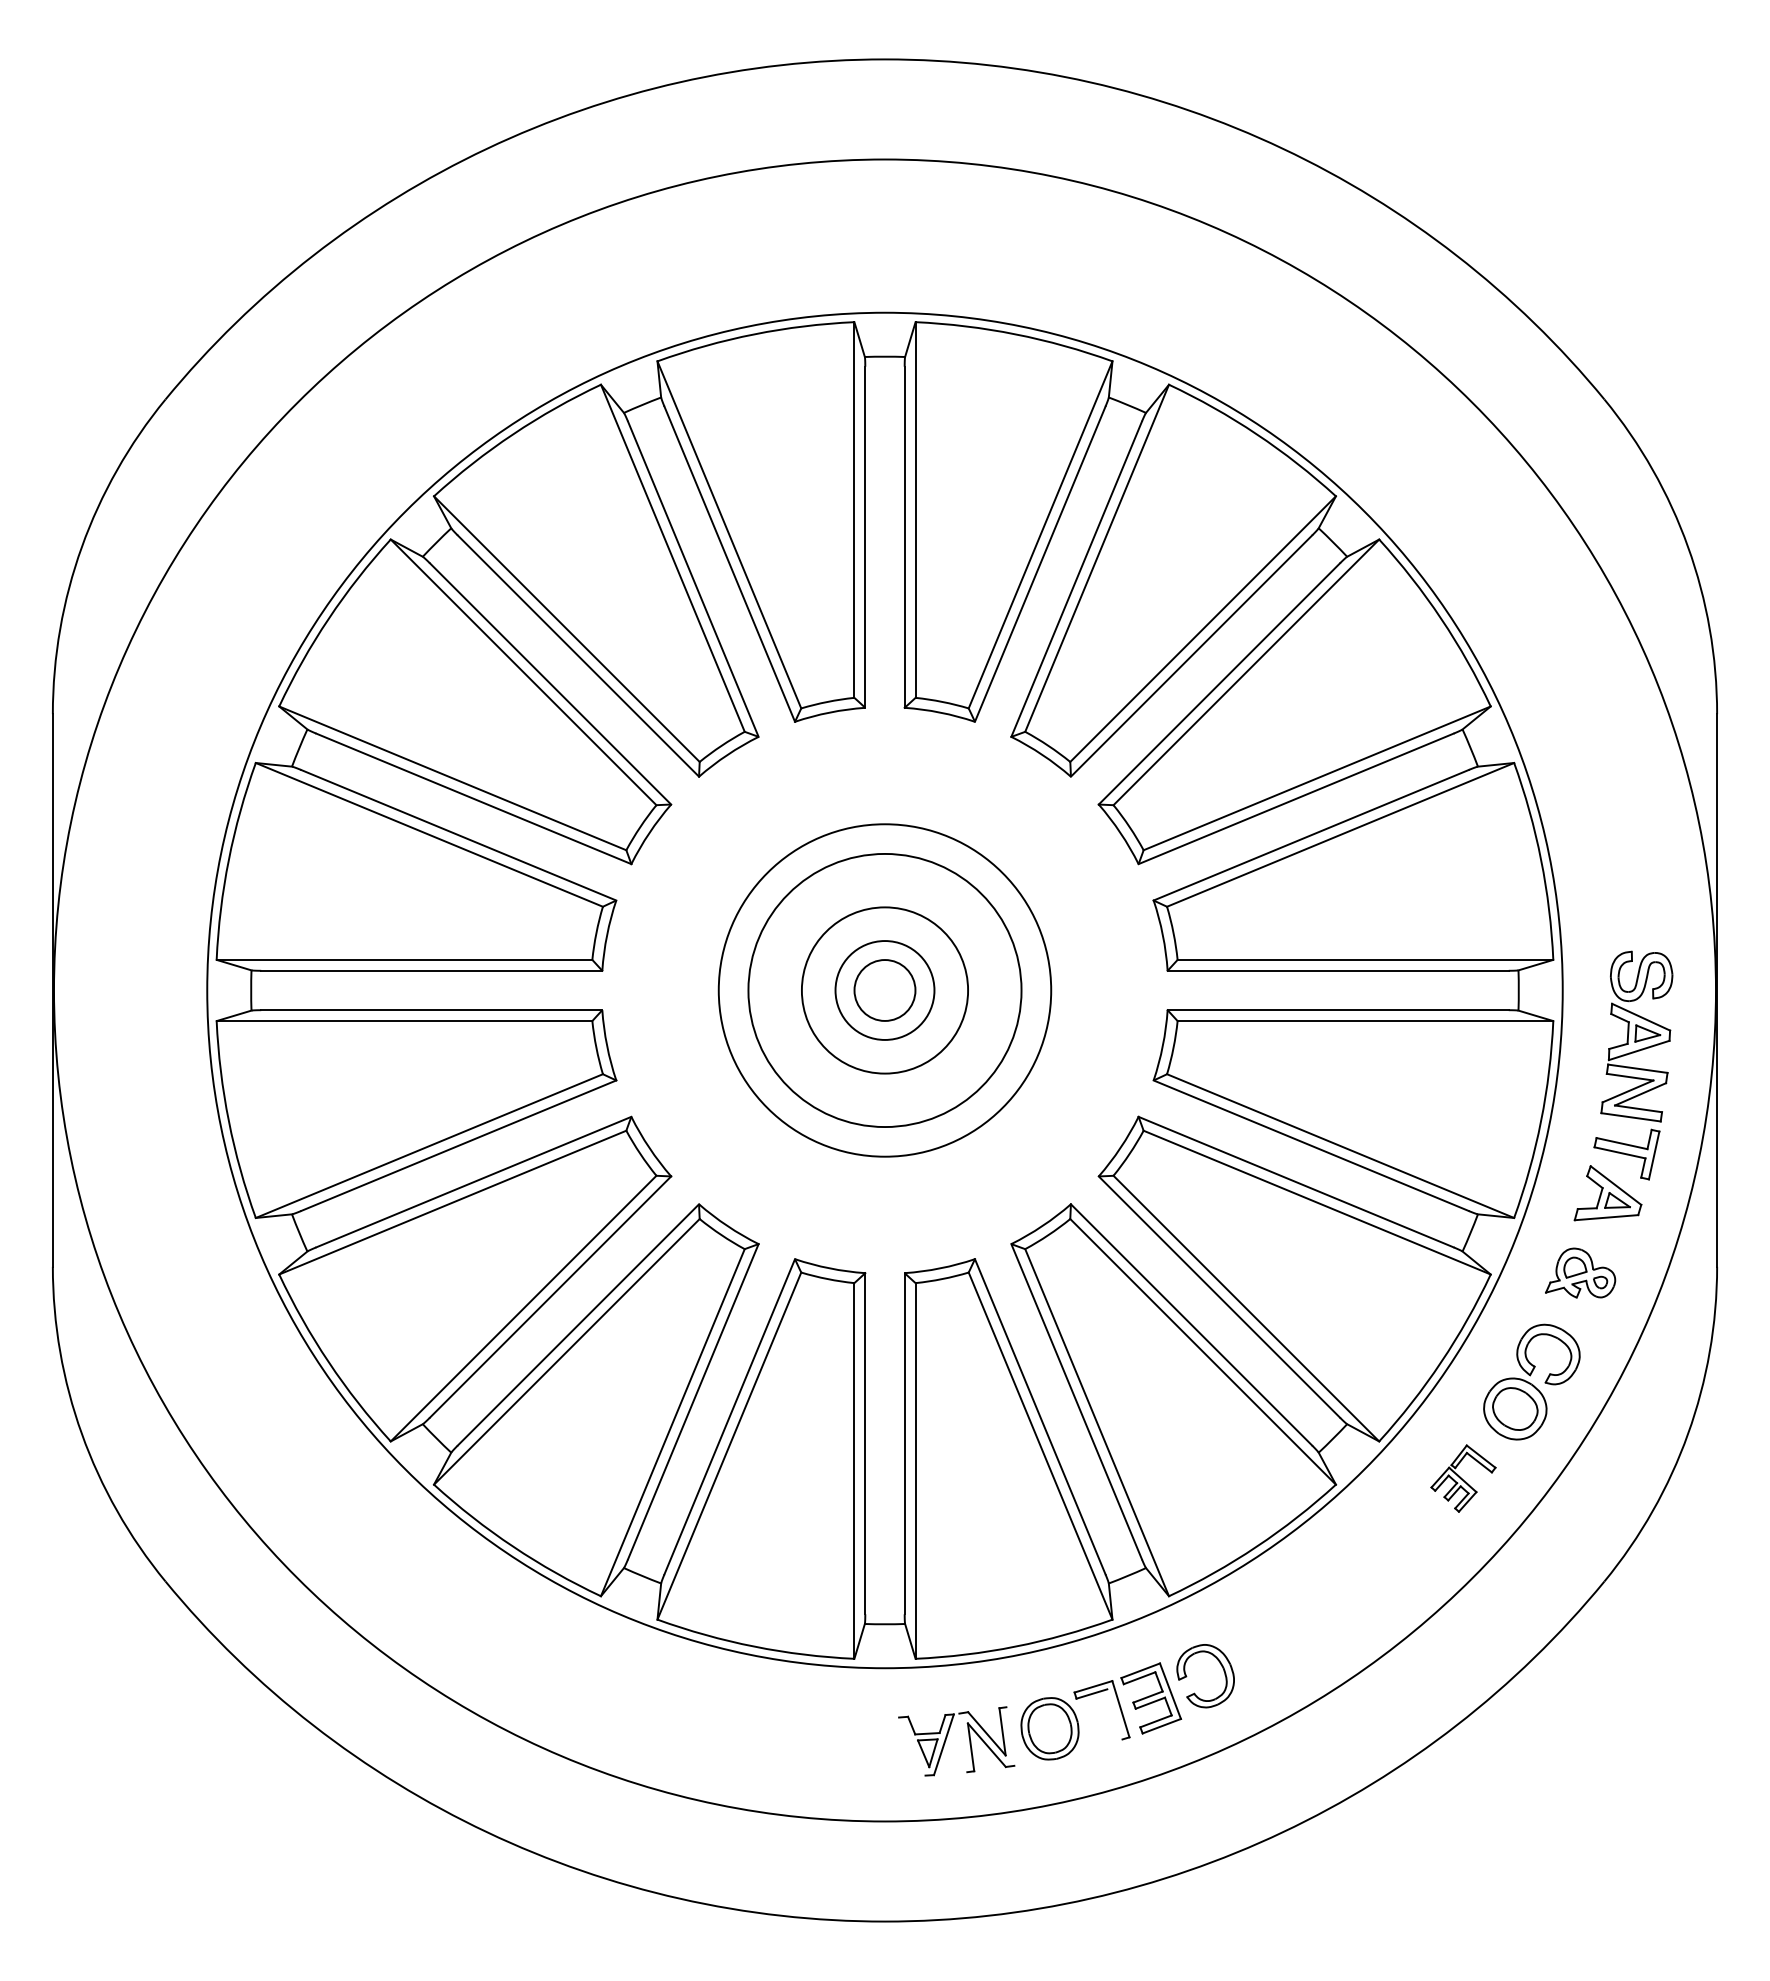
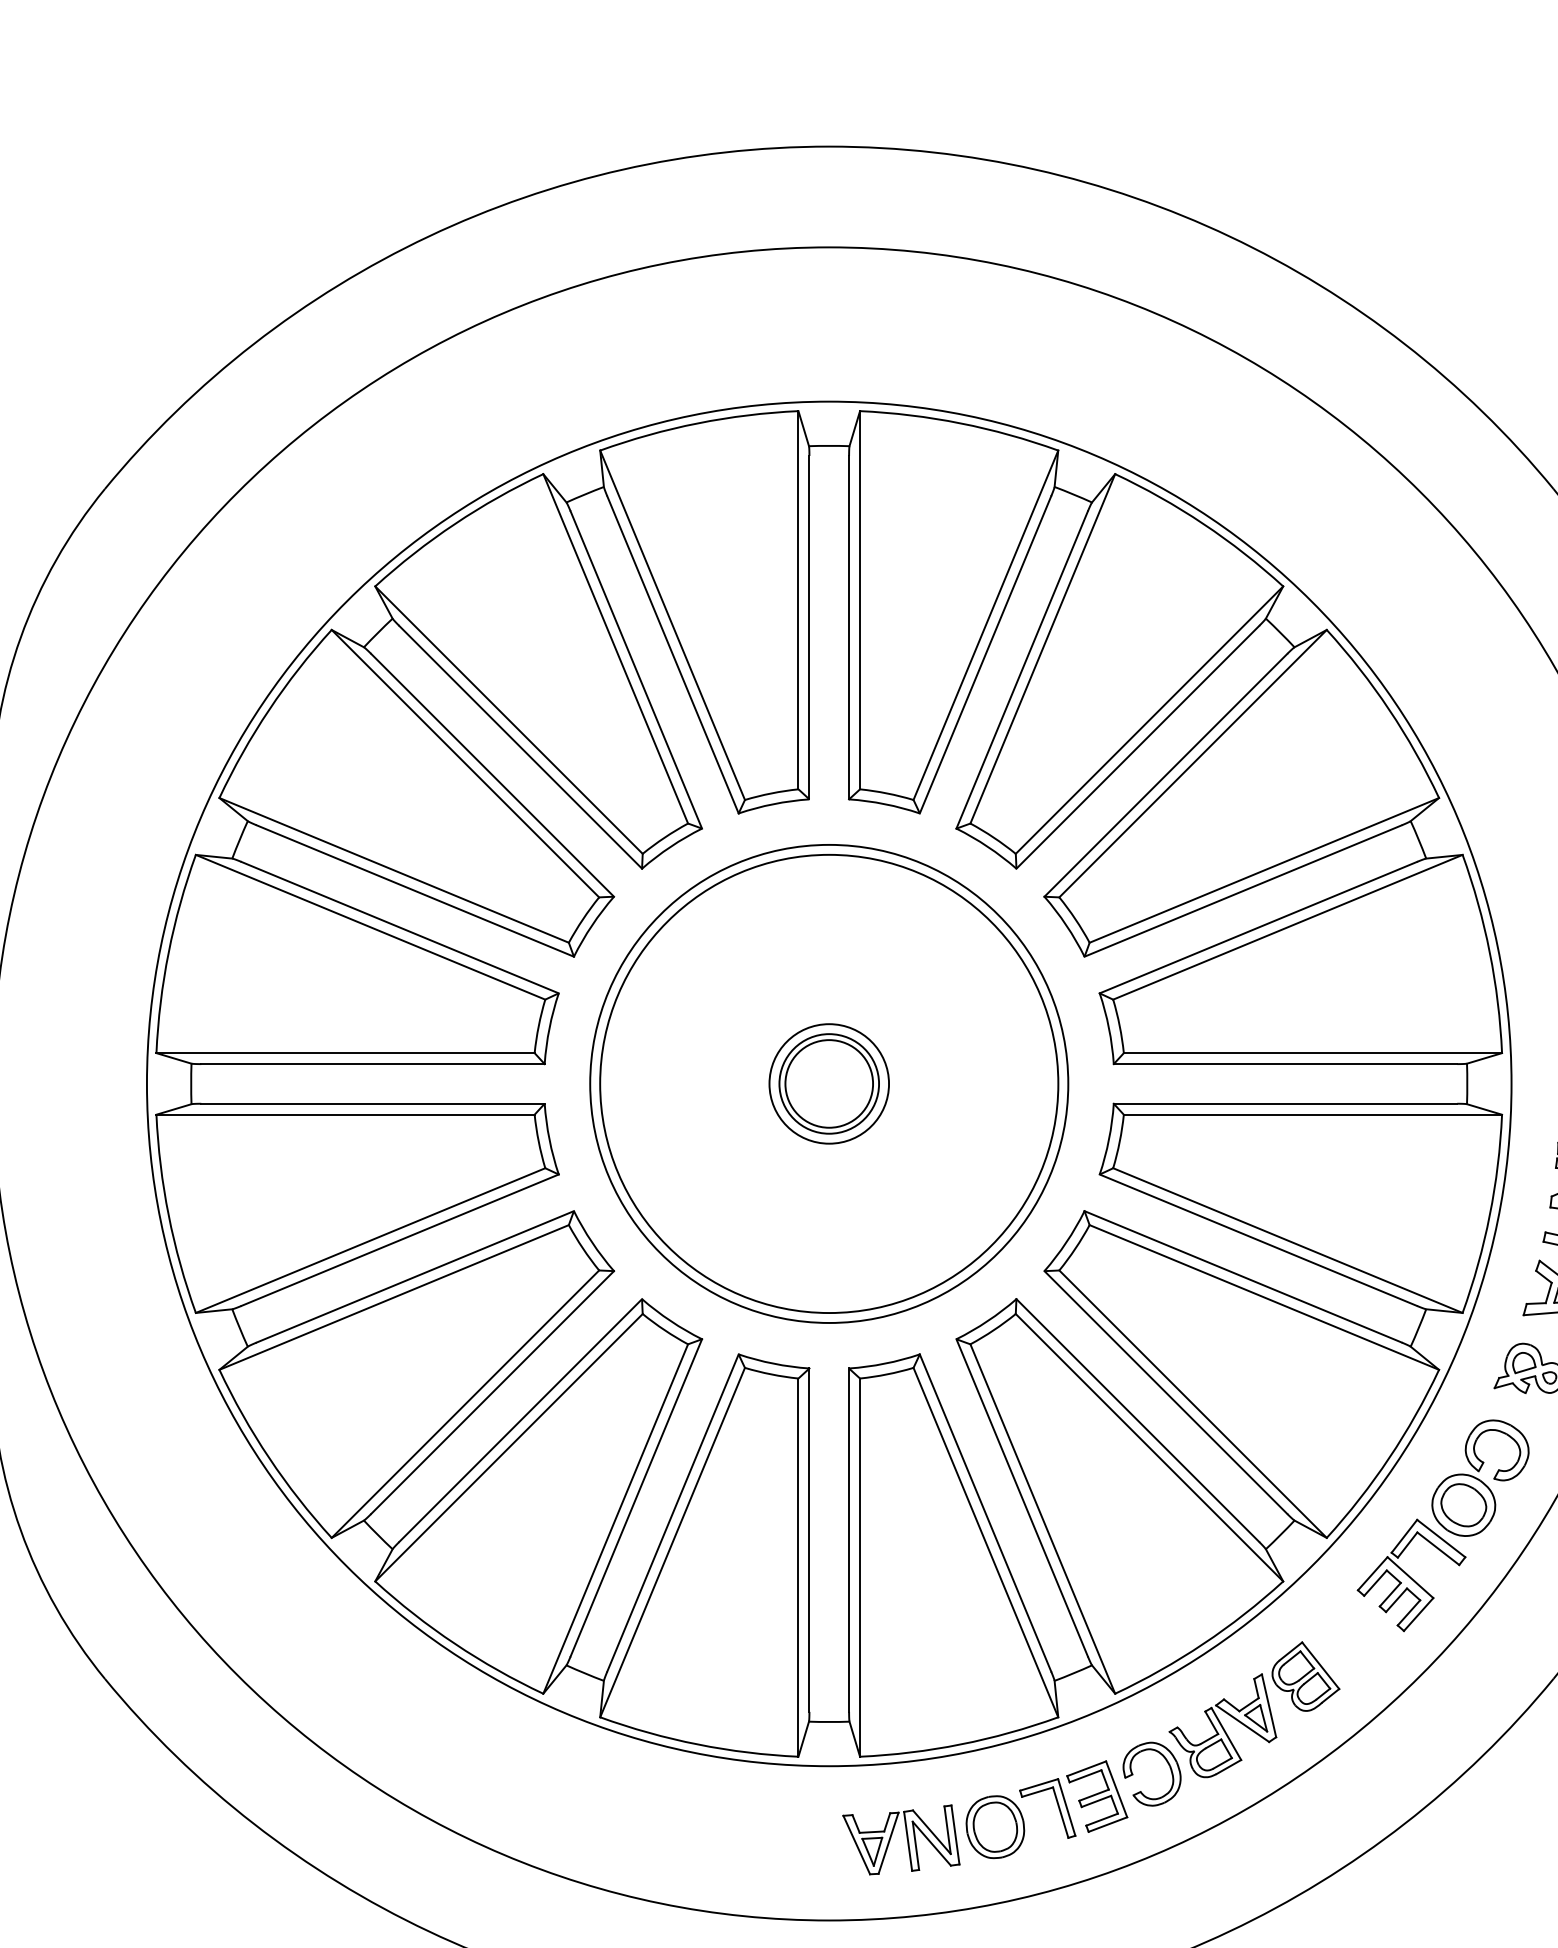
circle: (884, 990) -> (828, 1083), size x0.71
circle: (884, 990) -> (828, 1083), size x1.43
circle: (884, 990) -> (828, 1083), size x1.43
circle: (884, 990) -> (828, 1083), size x1.67
part: (1463, 1478) -> (1411, 1575), size x1.67
part: (1307, 1611) -> (1254, 1709), added
line: (1114, 1714) -> (1060, 1812), added
line: (1010, 1736) -> (955, 1834), added
line: (963, 1742) -> (908, 1840), added
line: (912, 1746) -> (856, 1845), added

